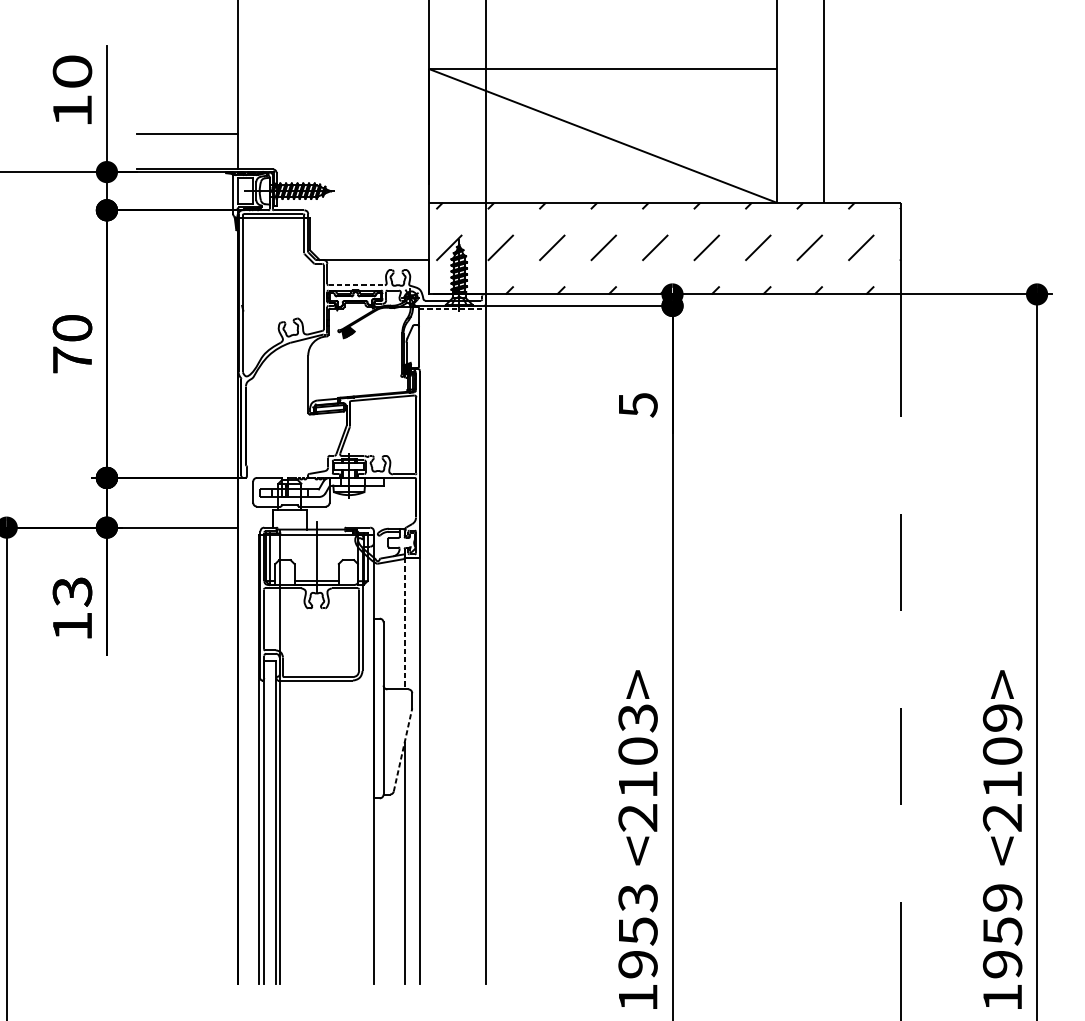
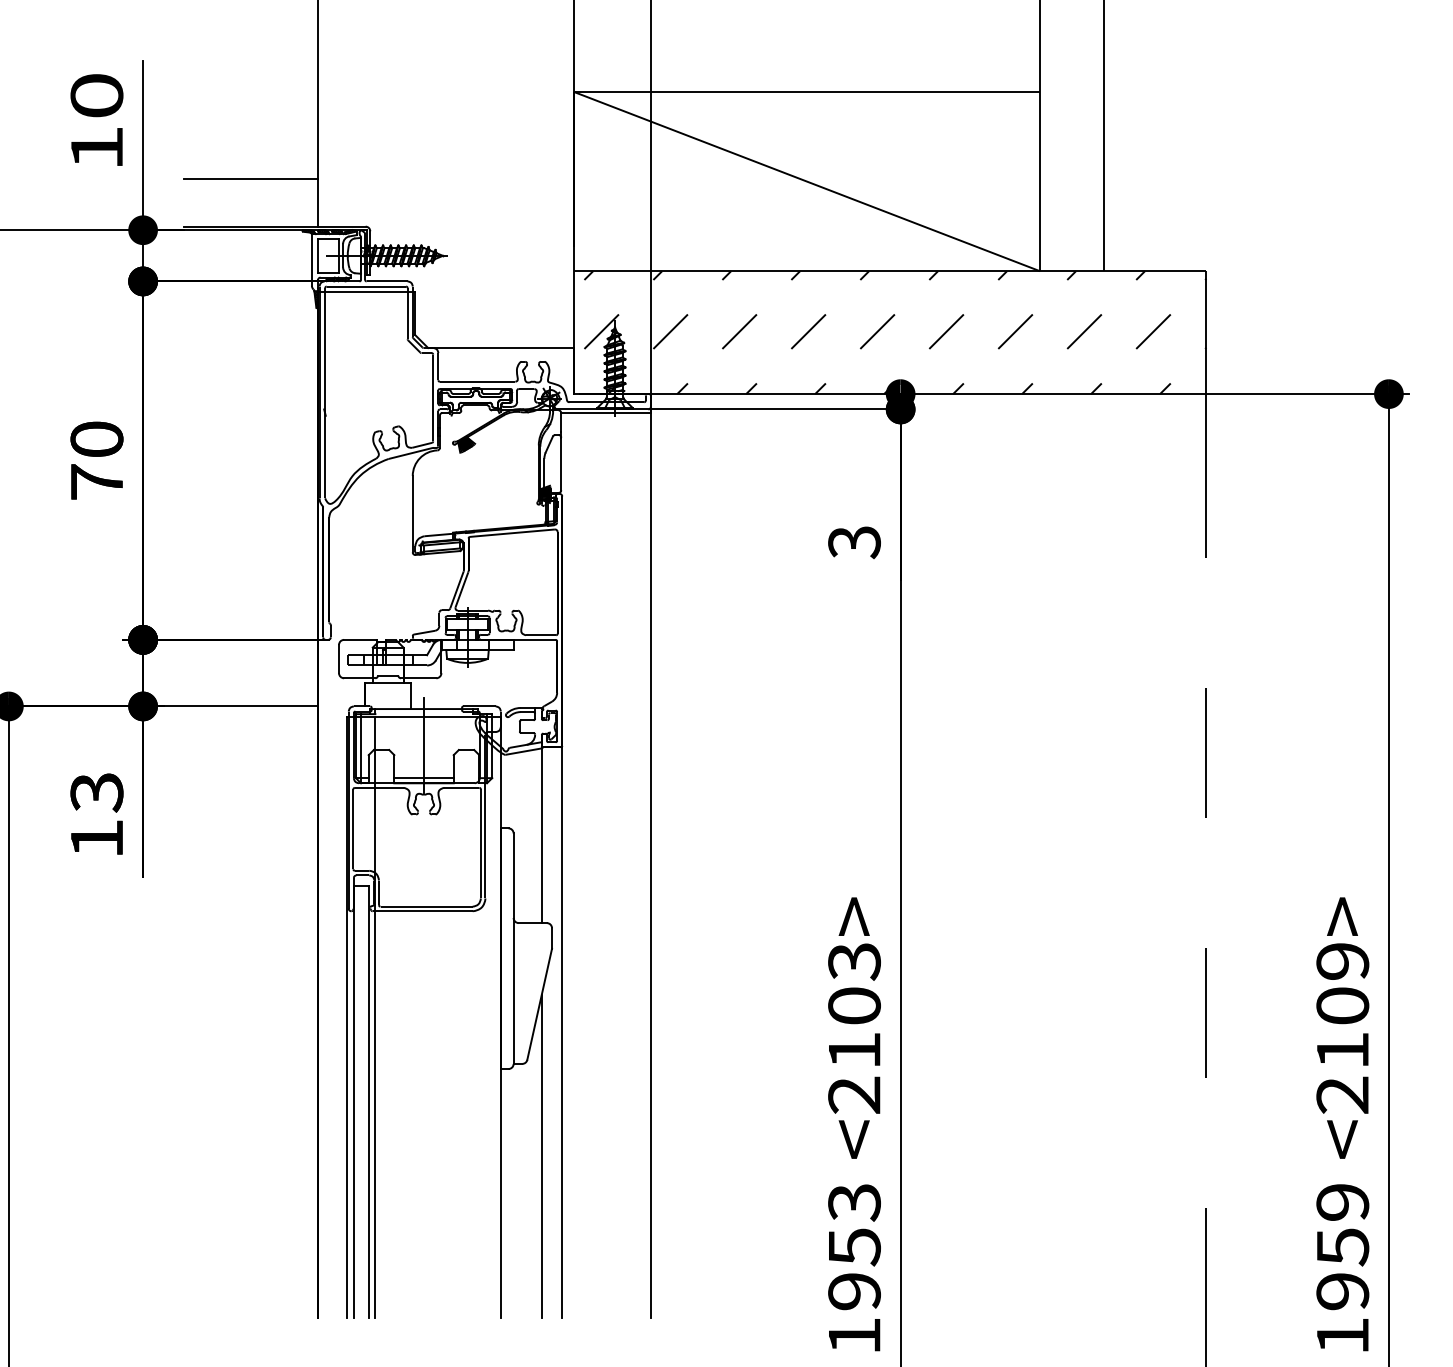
line: (356, 285) -> (477, 381), dashed -> solid
line: (452, 308) -> (606, 413), dashed -> solid
text: (638, 405) -> (854, 542), 5 -> 3
line: (404, 623) -> (541, 835), dashed -> solid
line: (402, 750) -> (539, 1004), dashed -> solid

